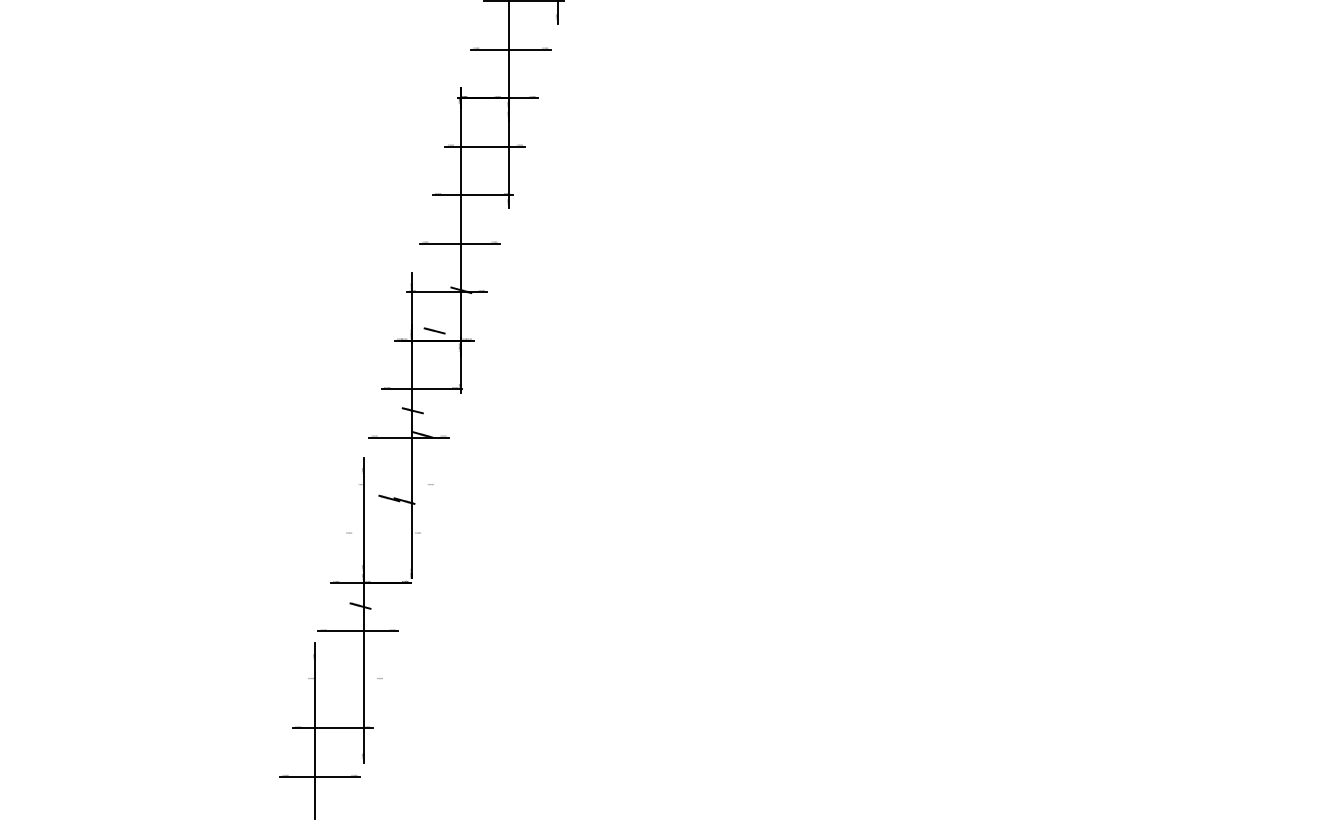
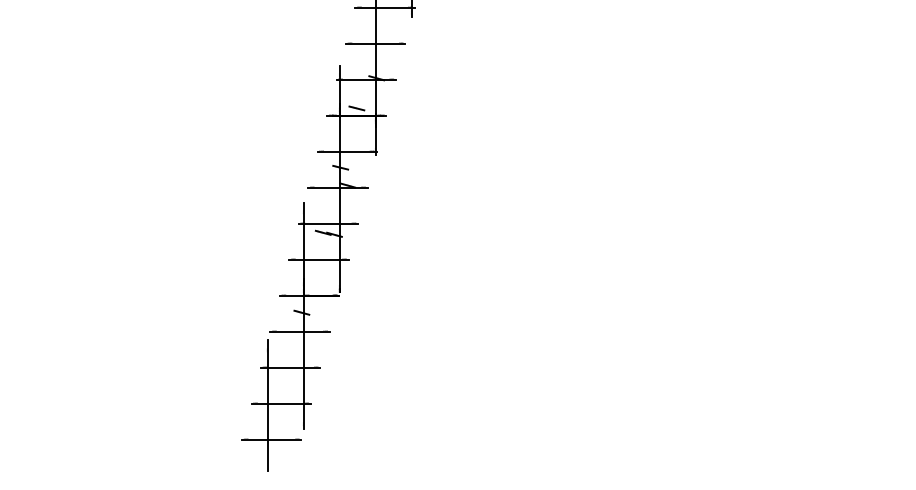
line: (396, 485) -> (328, 223), added
line: (383, 534) -> (318, 259), added
line: (345, 679) -> (290, 367), added

